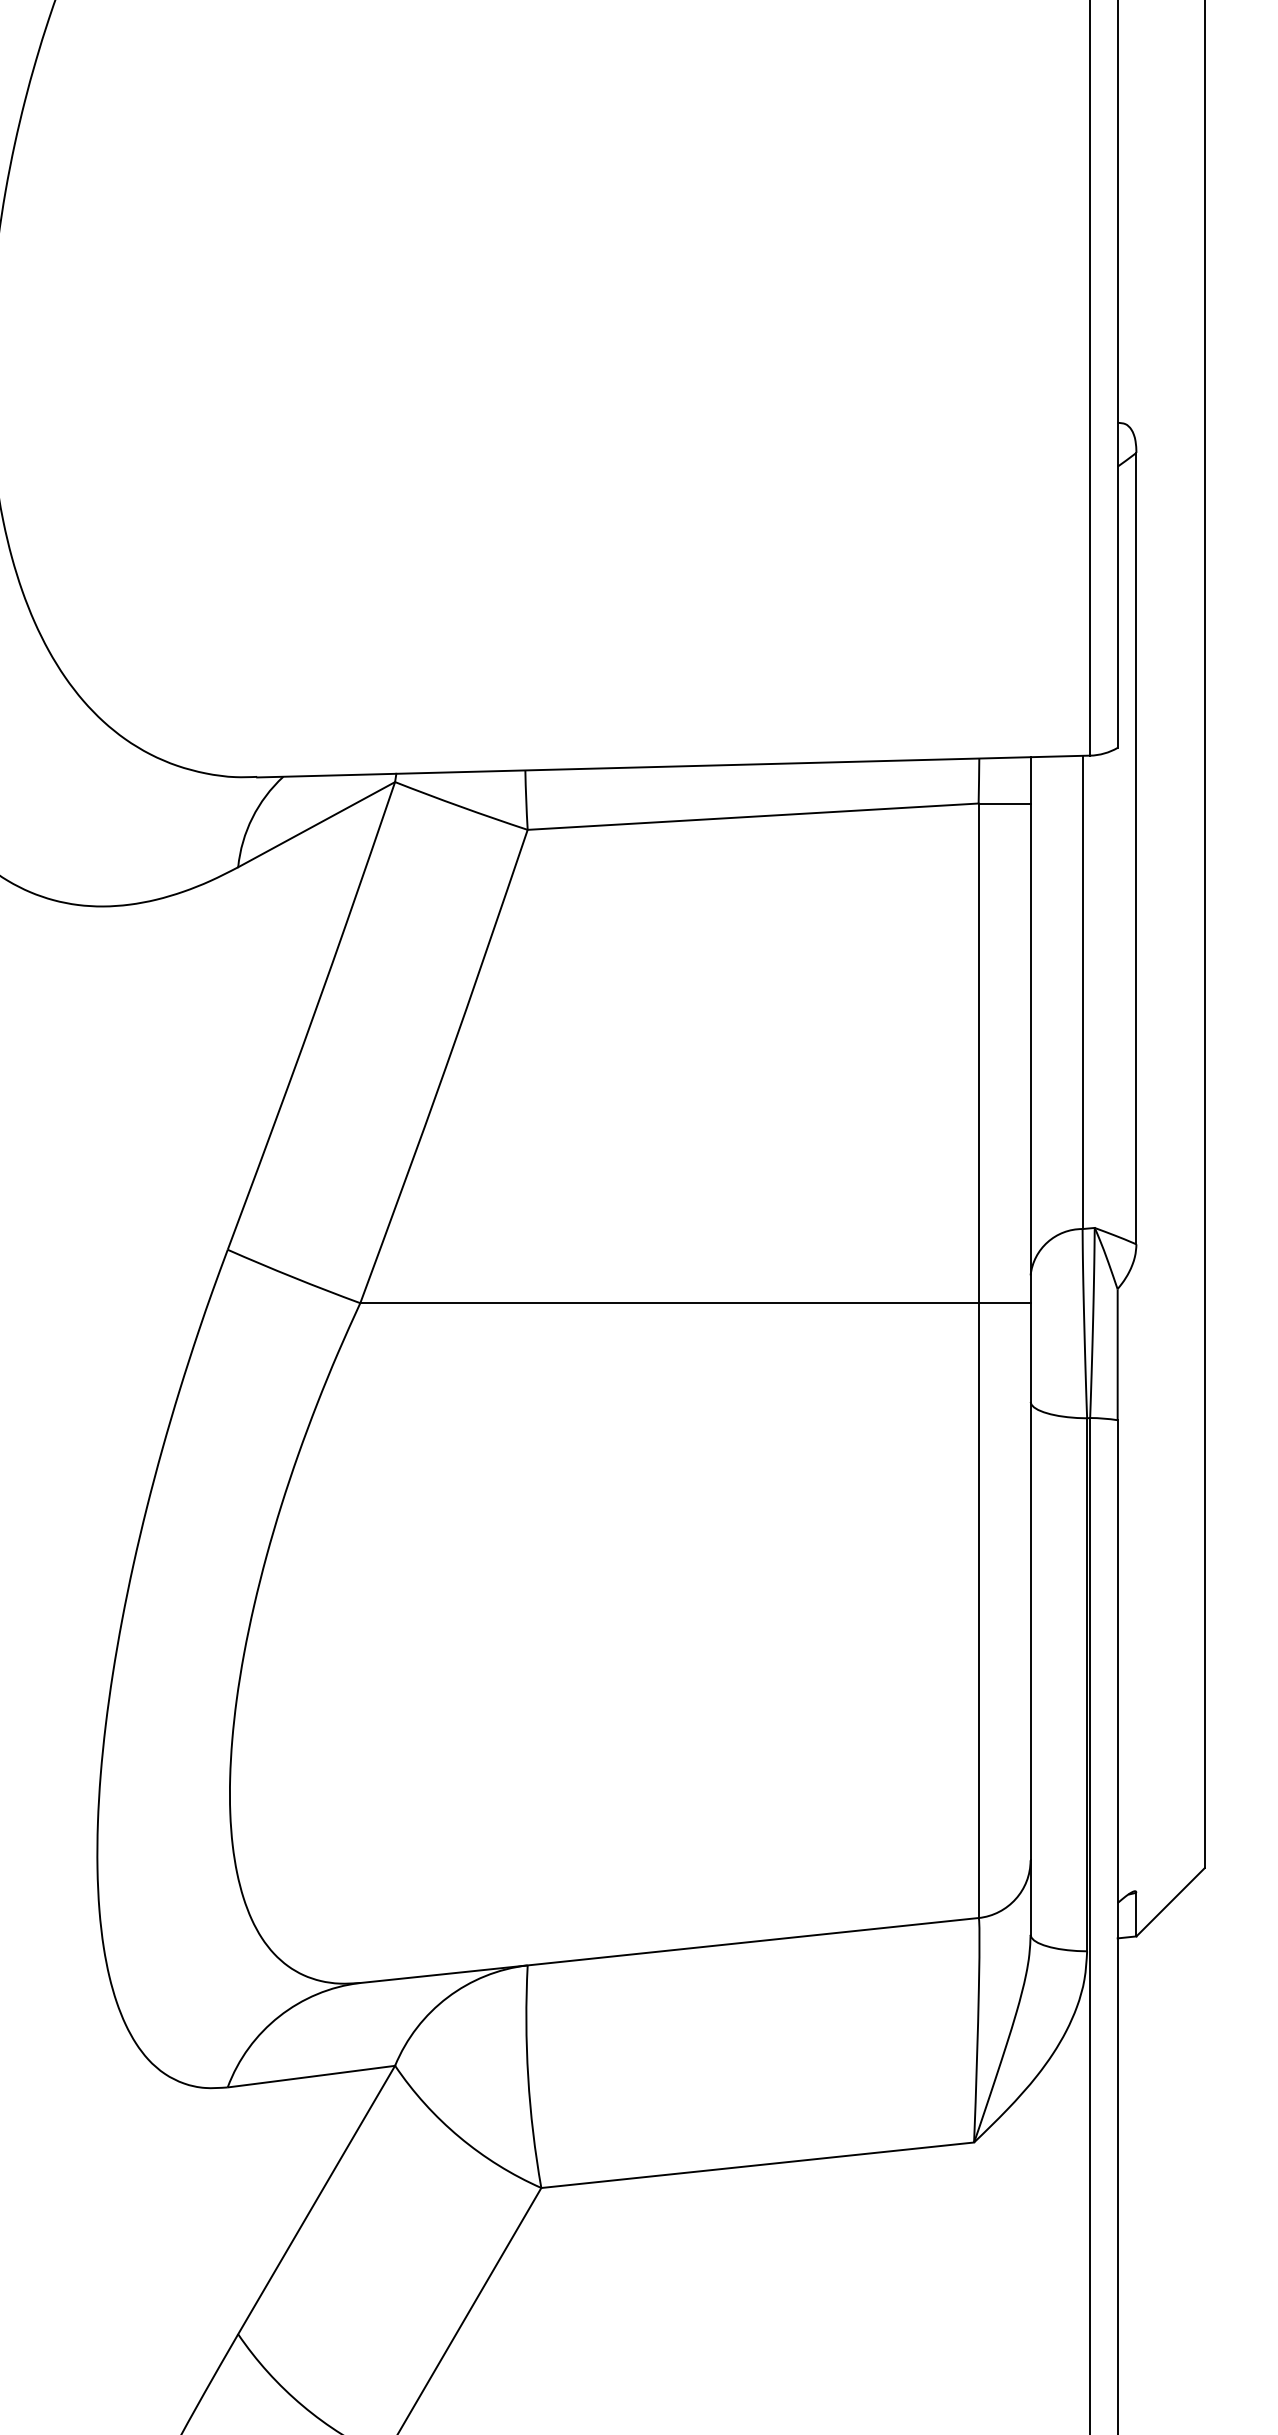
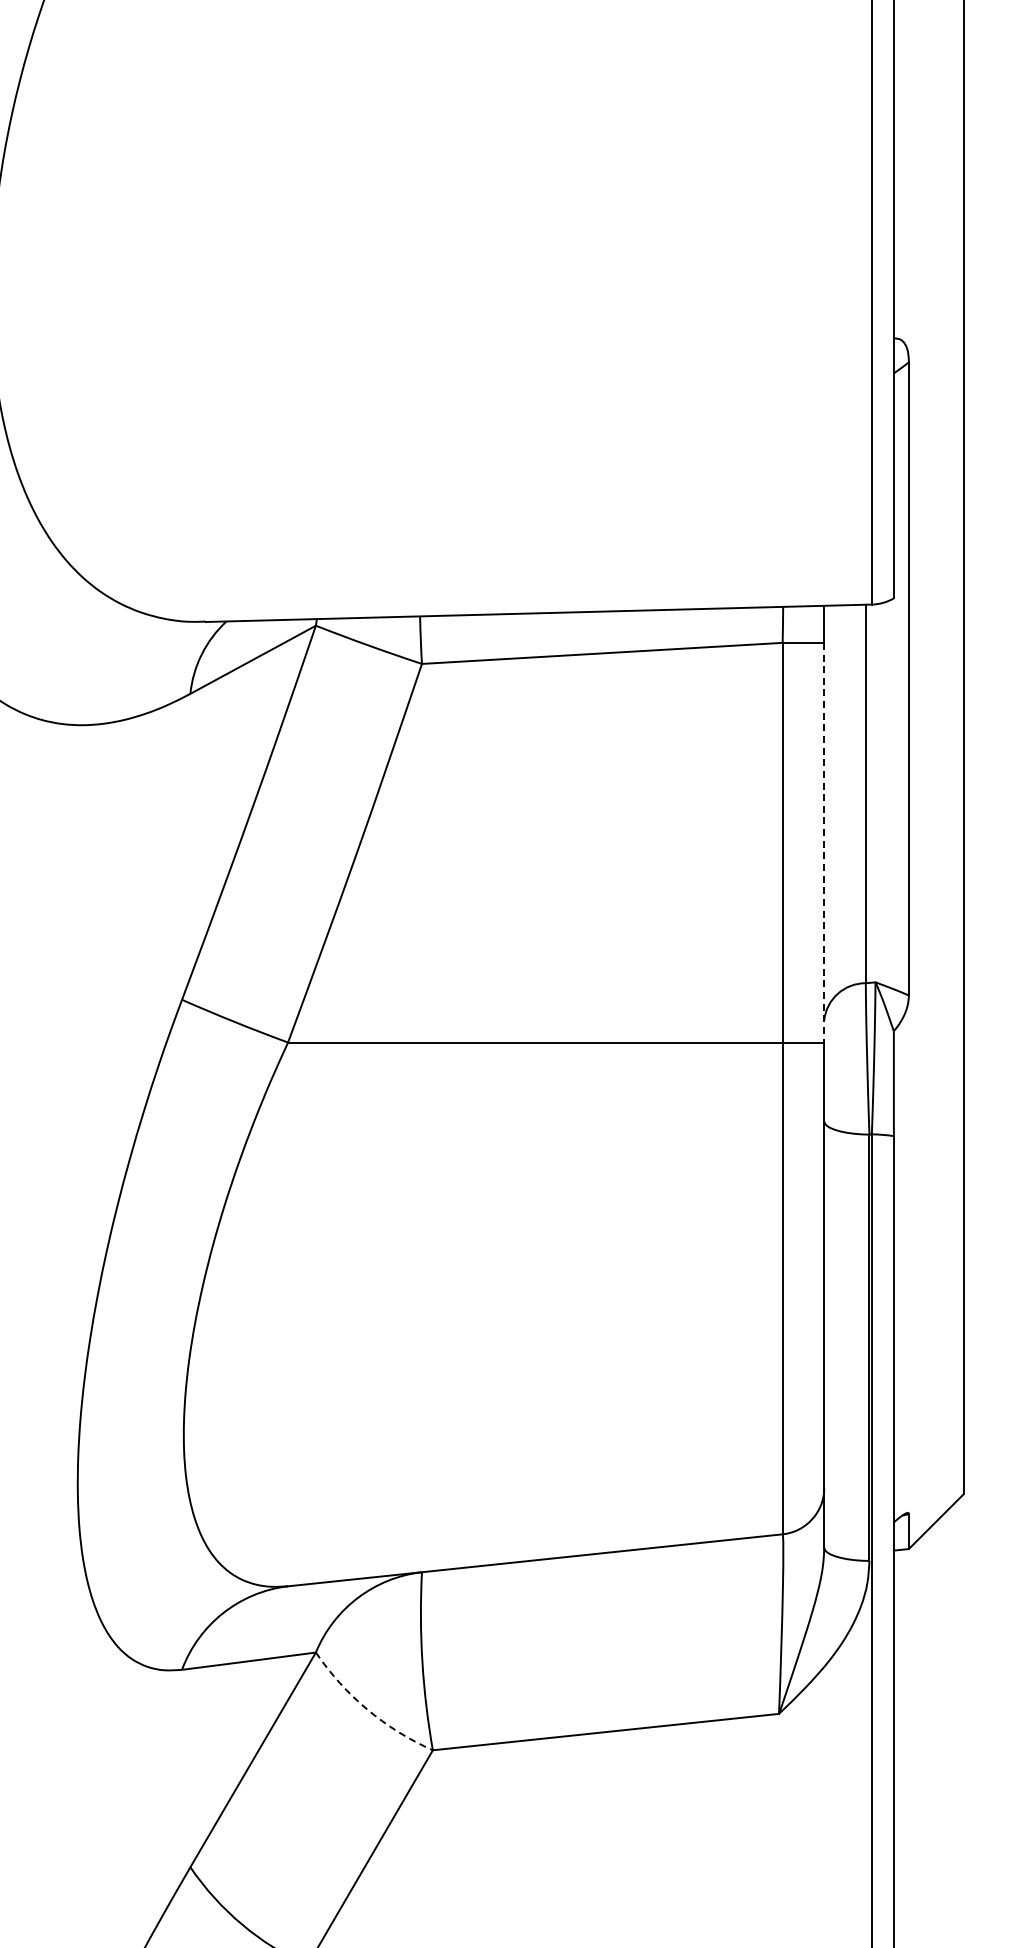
line: (1030, 1053) -> (824, 842), solid -> dashed
arc: (459, 2137) -> (367, 1709), solid -> dashed

